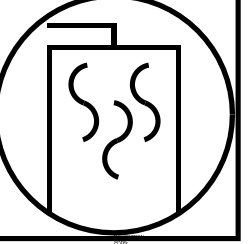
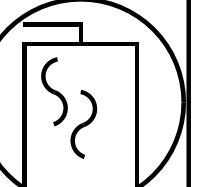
curve: (145, 101) -> (108, 91), removed

